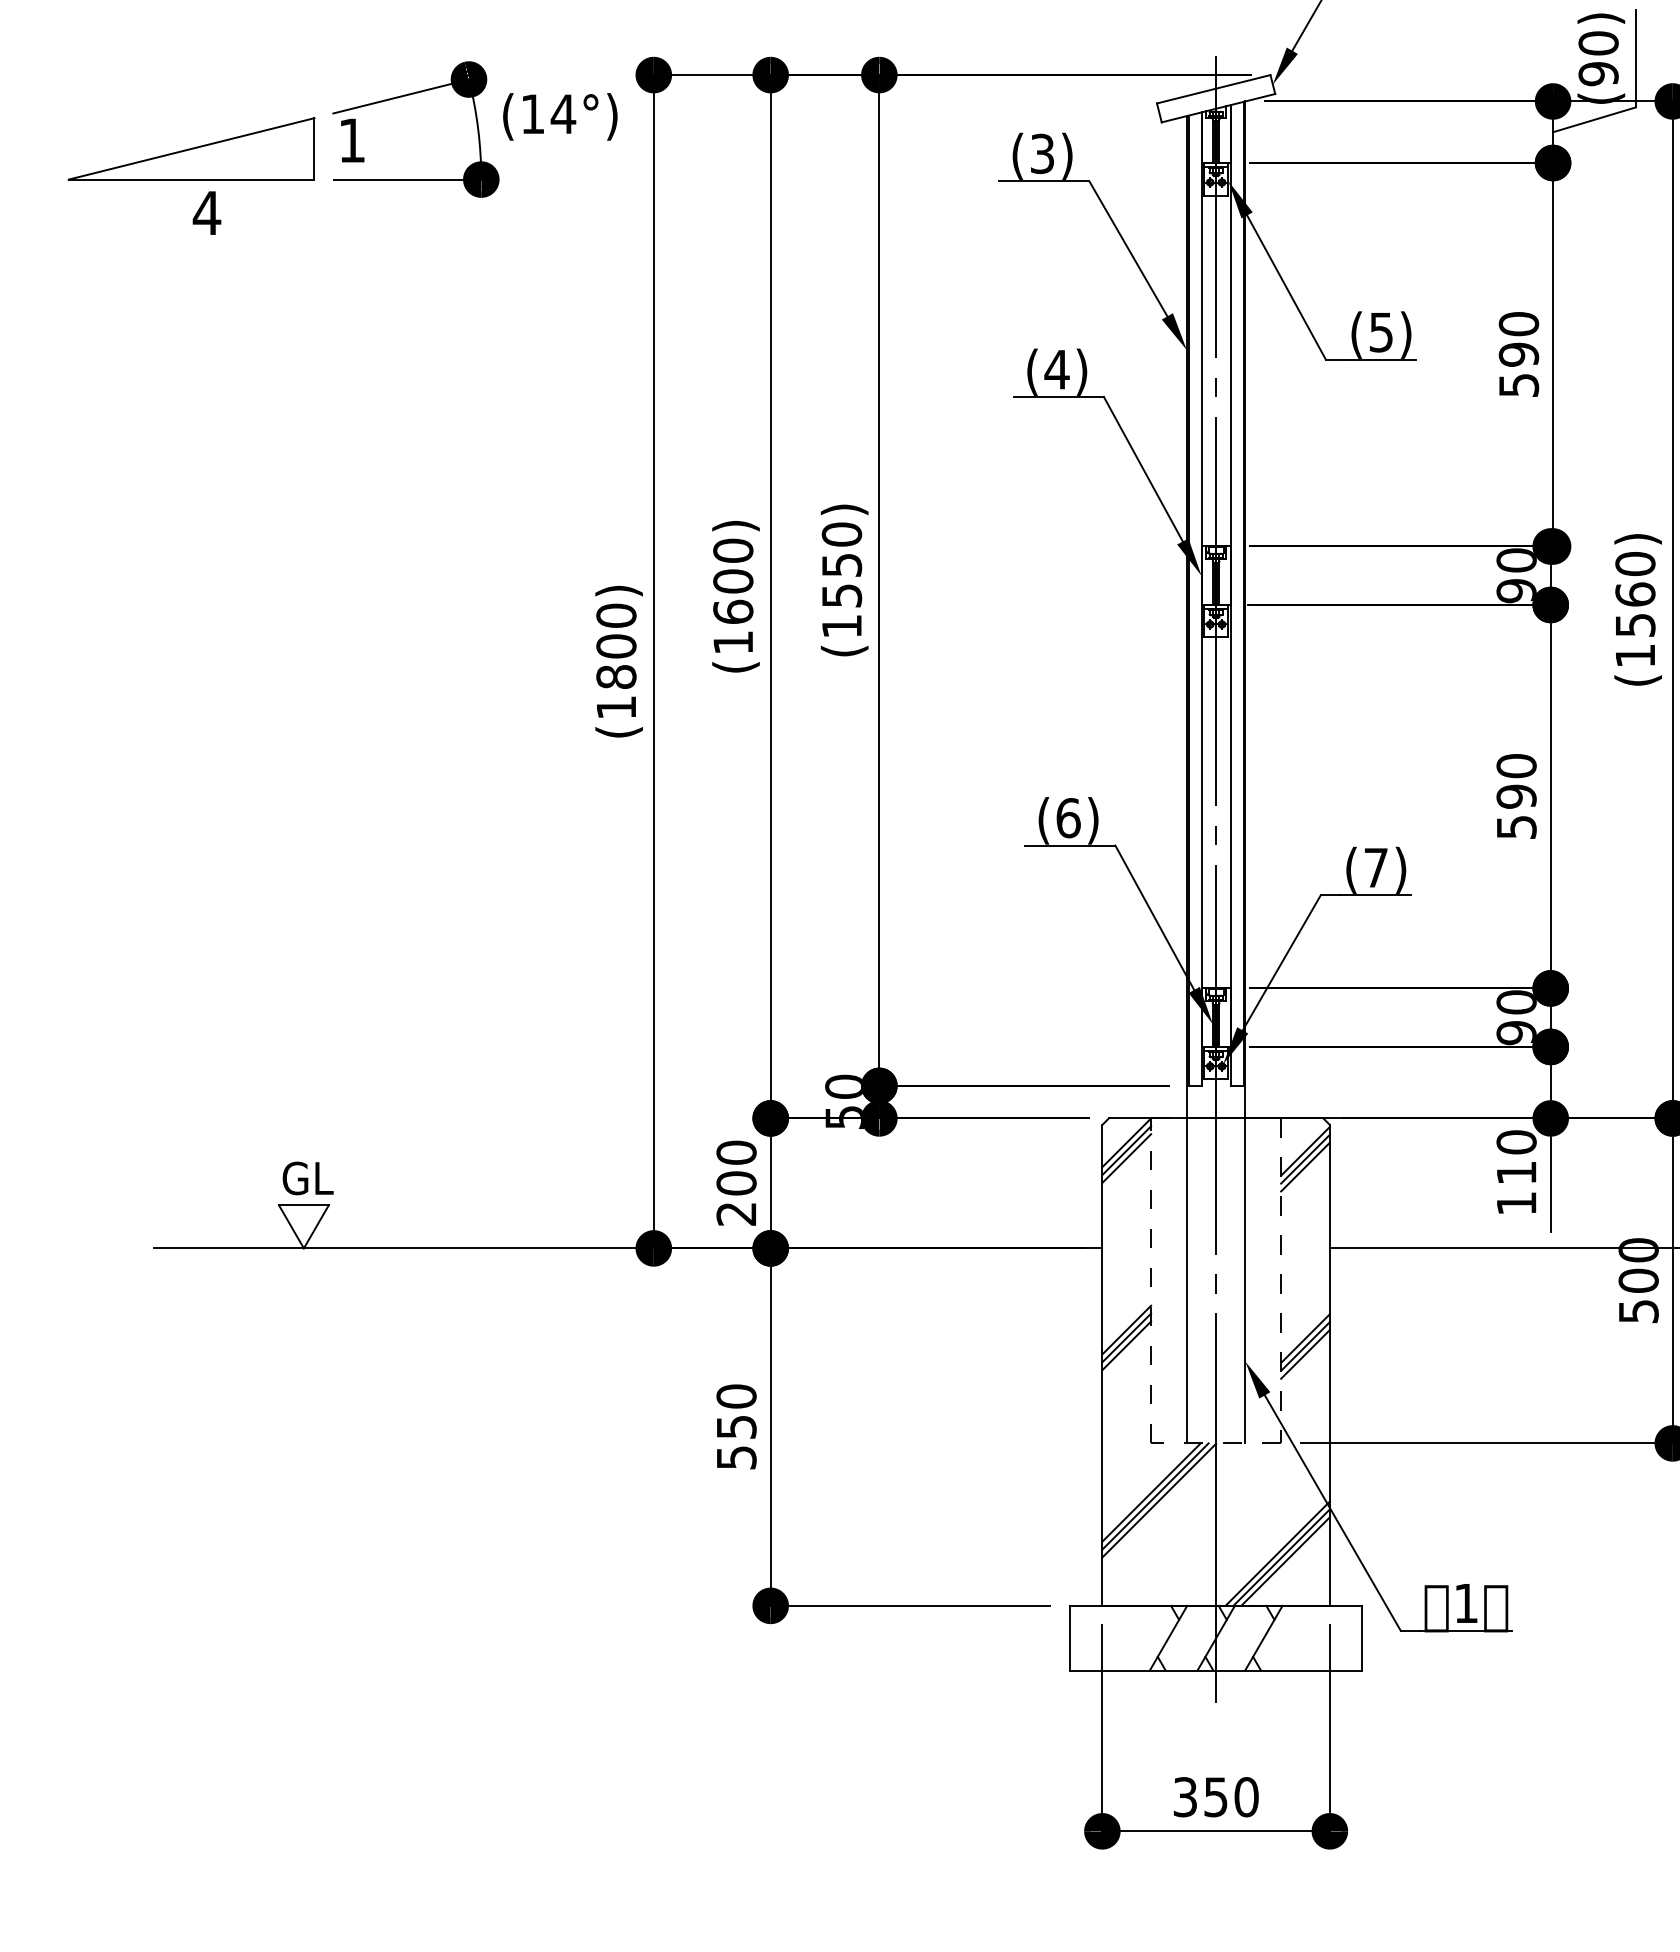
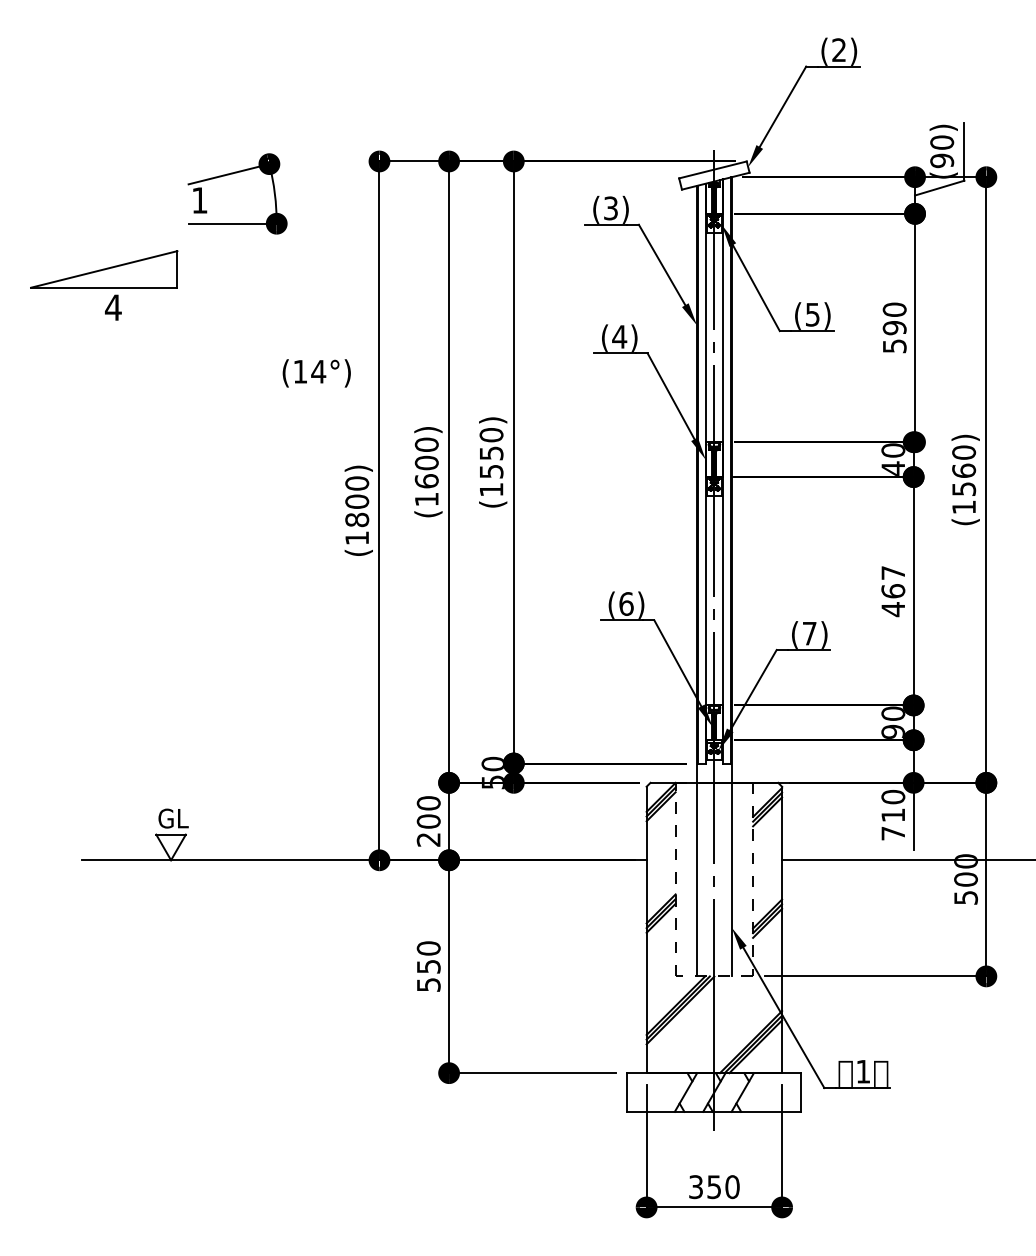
text: (559, 117) -> (316, 373), moved
part: (192, 175) -> (104, 285), moved
text: (1516, 590) -> (893, 468), 90 -> 40
text: (1516, 797) -> (893, 591), 590 -> 467
text: (1515, 1203) -> (892, 833), 110 -> 710

